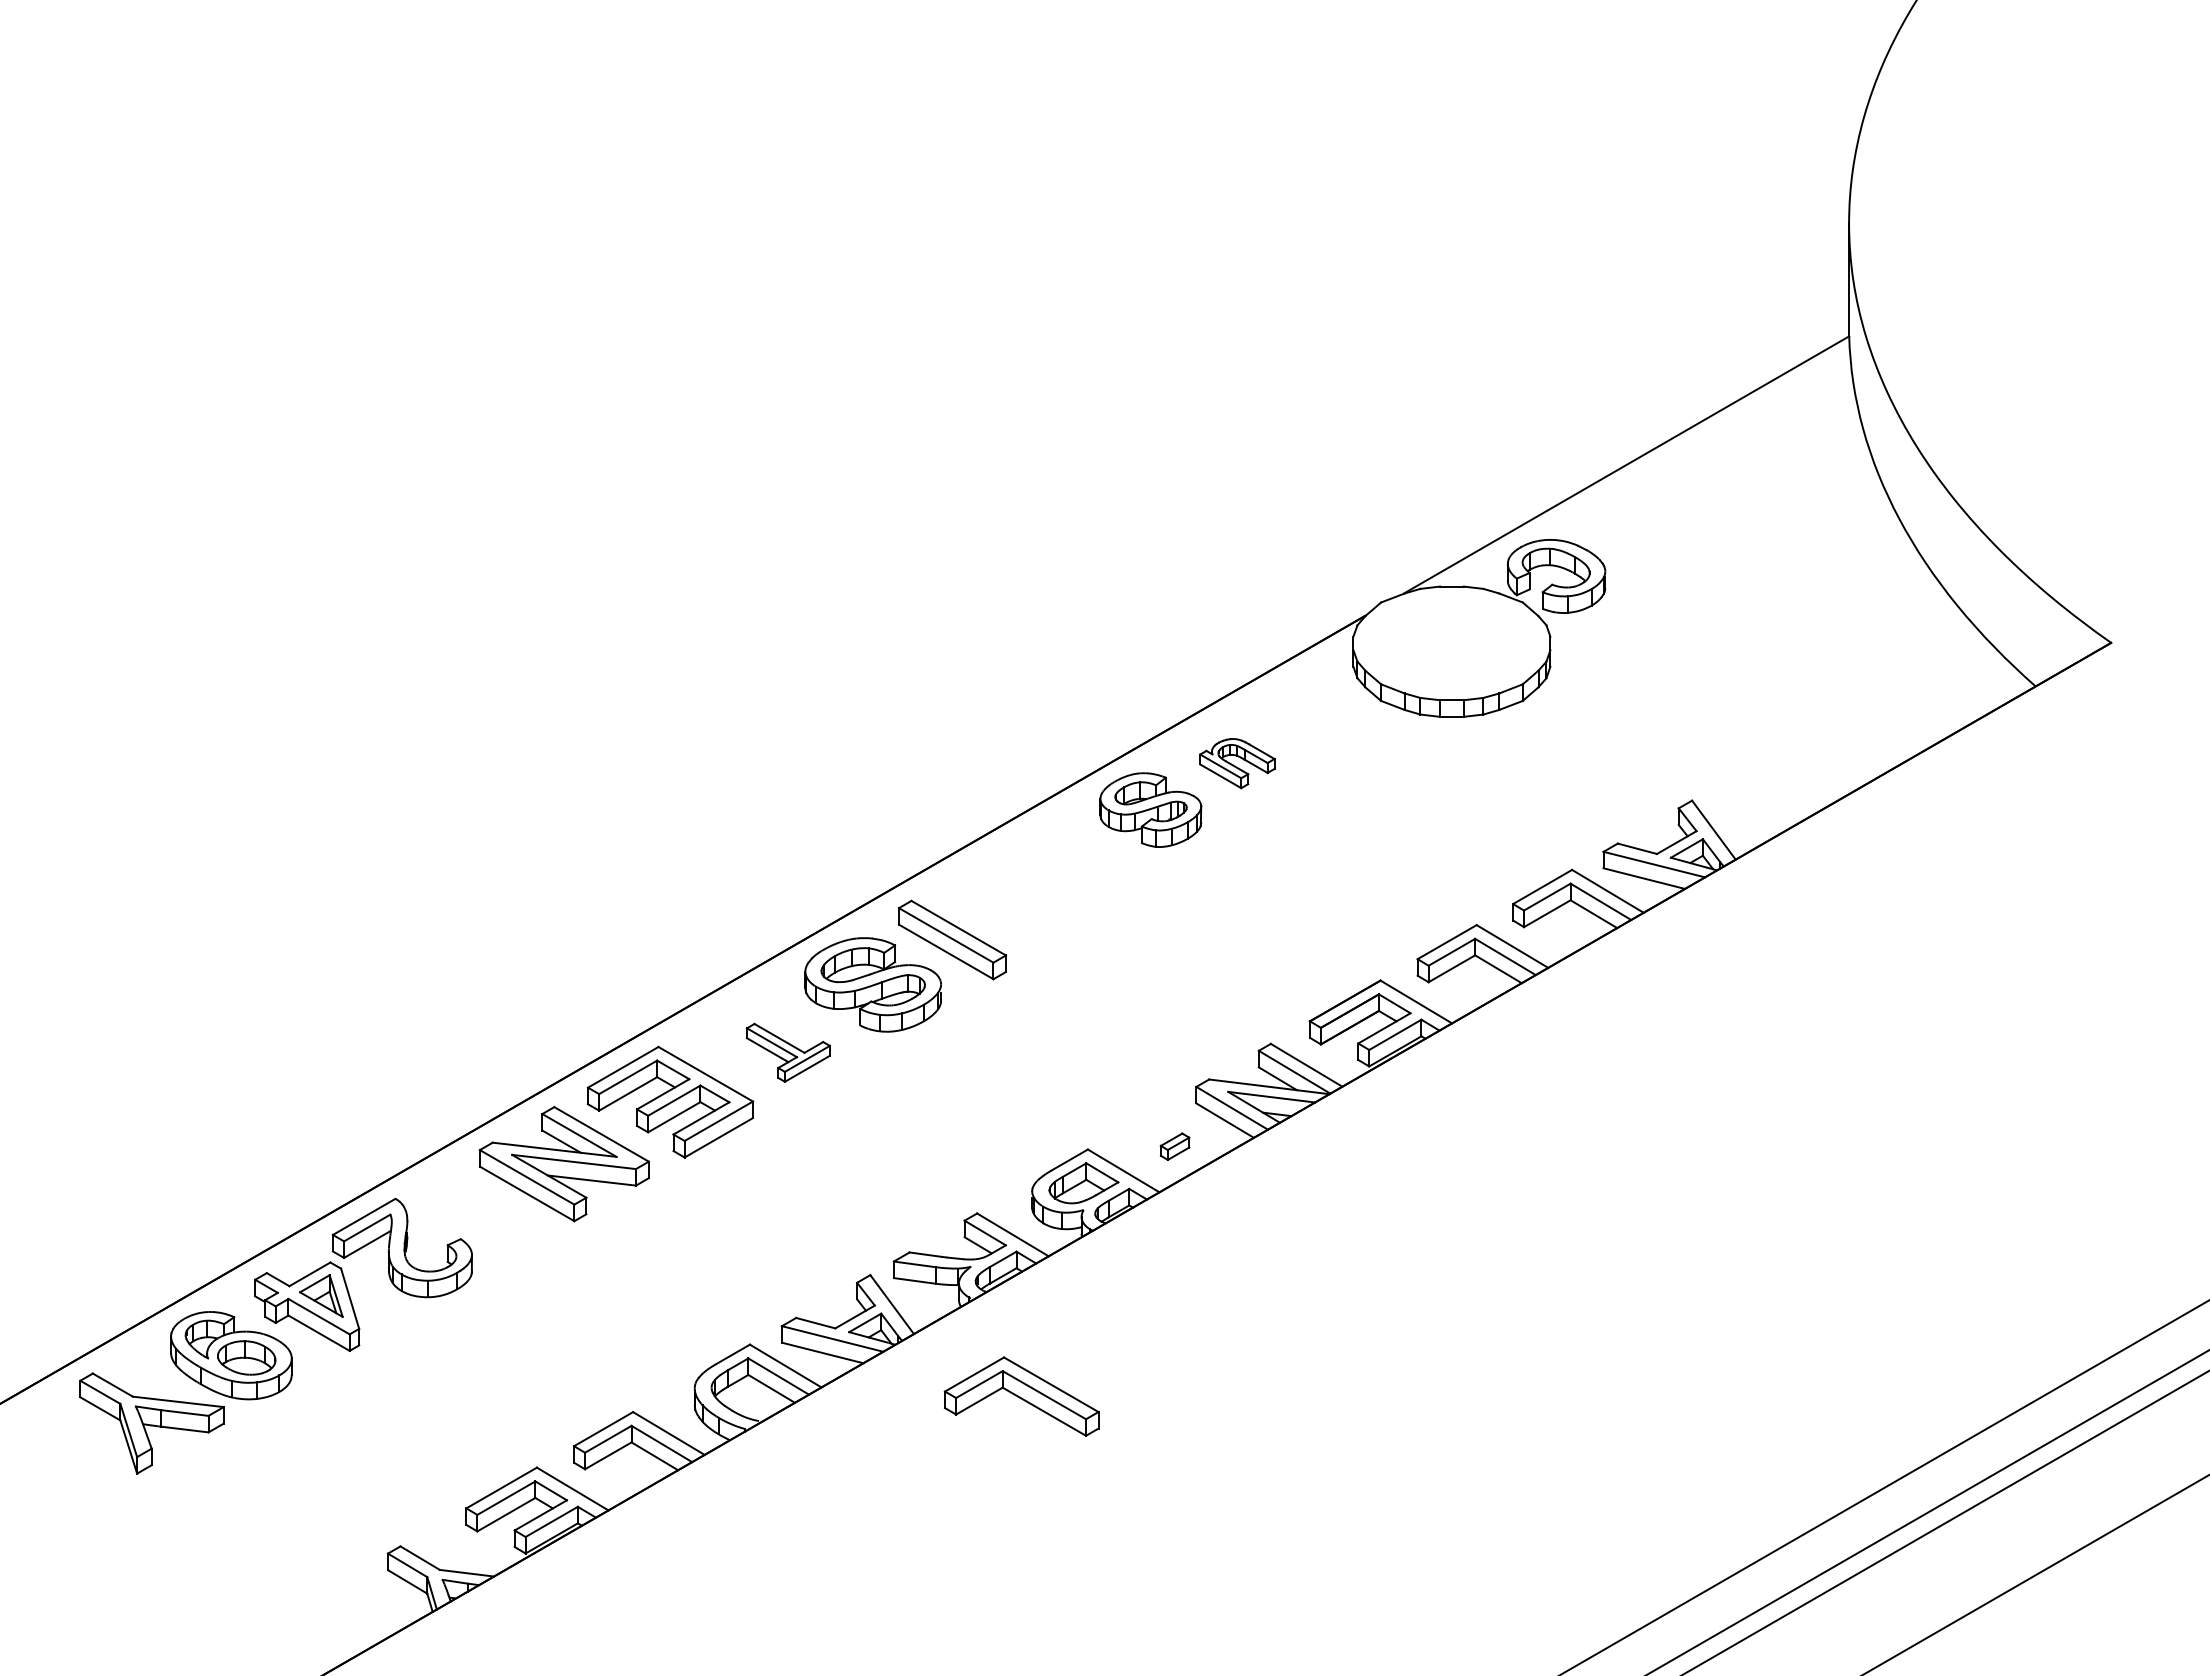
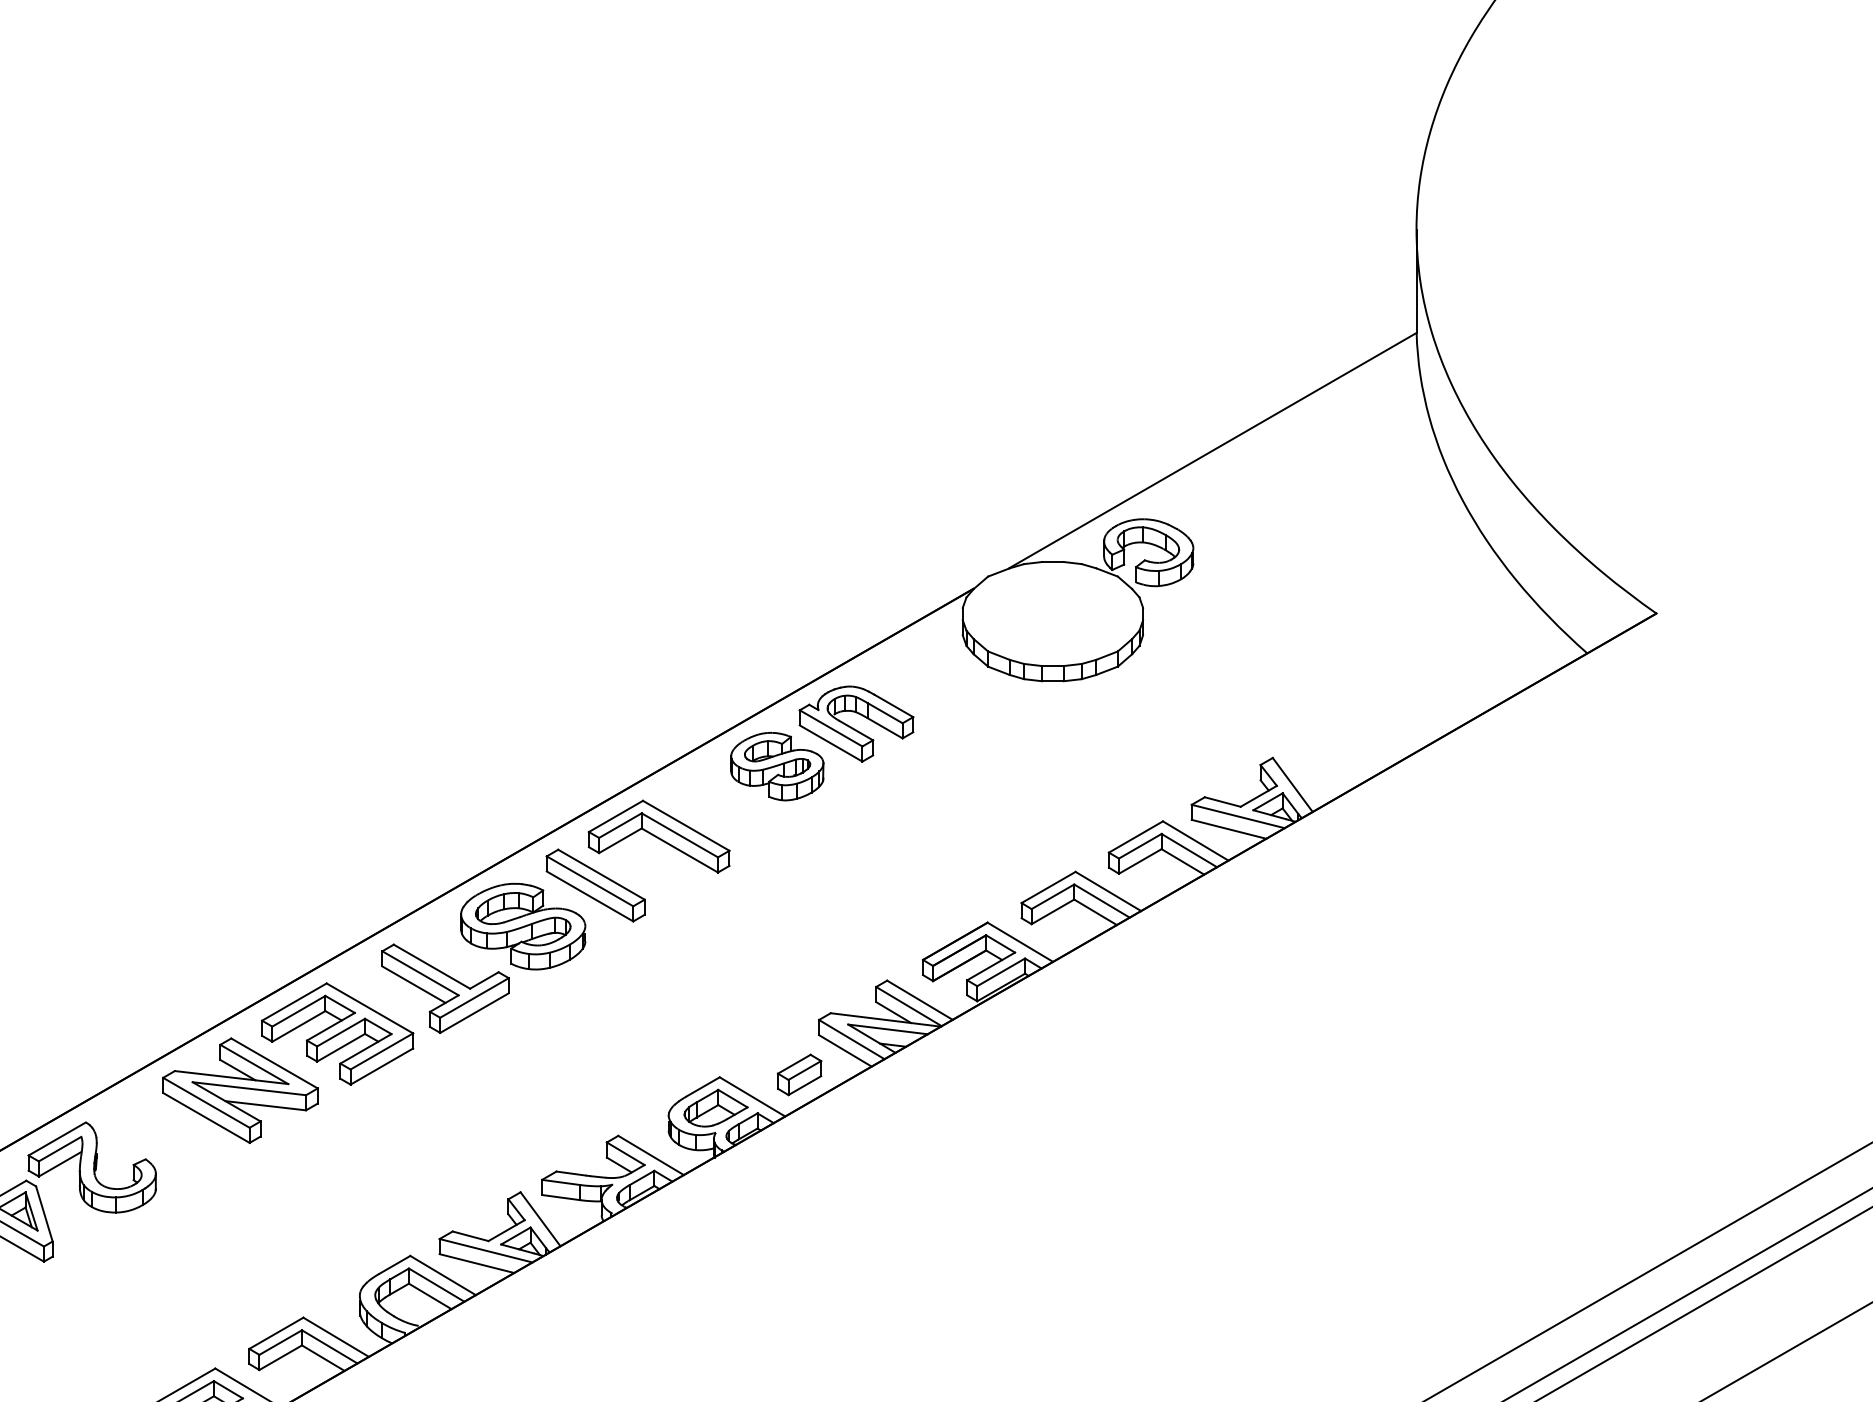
part: (1237, 763) -> (856, 723), size x1.67
part: (788, 1052) -> (445, 988), size x1.67
part: (1174, 1146) -> (798, 1074), size x1.67
part: (1021, 1396) -> (658, 836), moved

